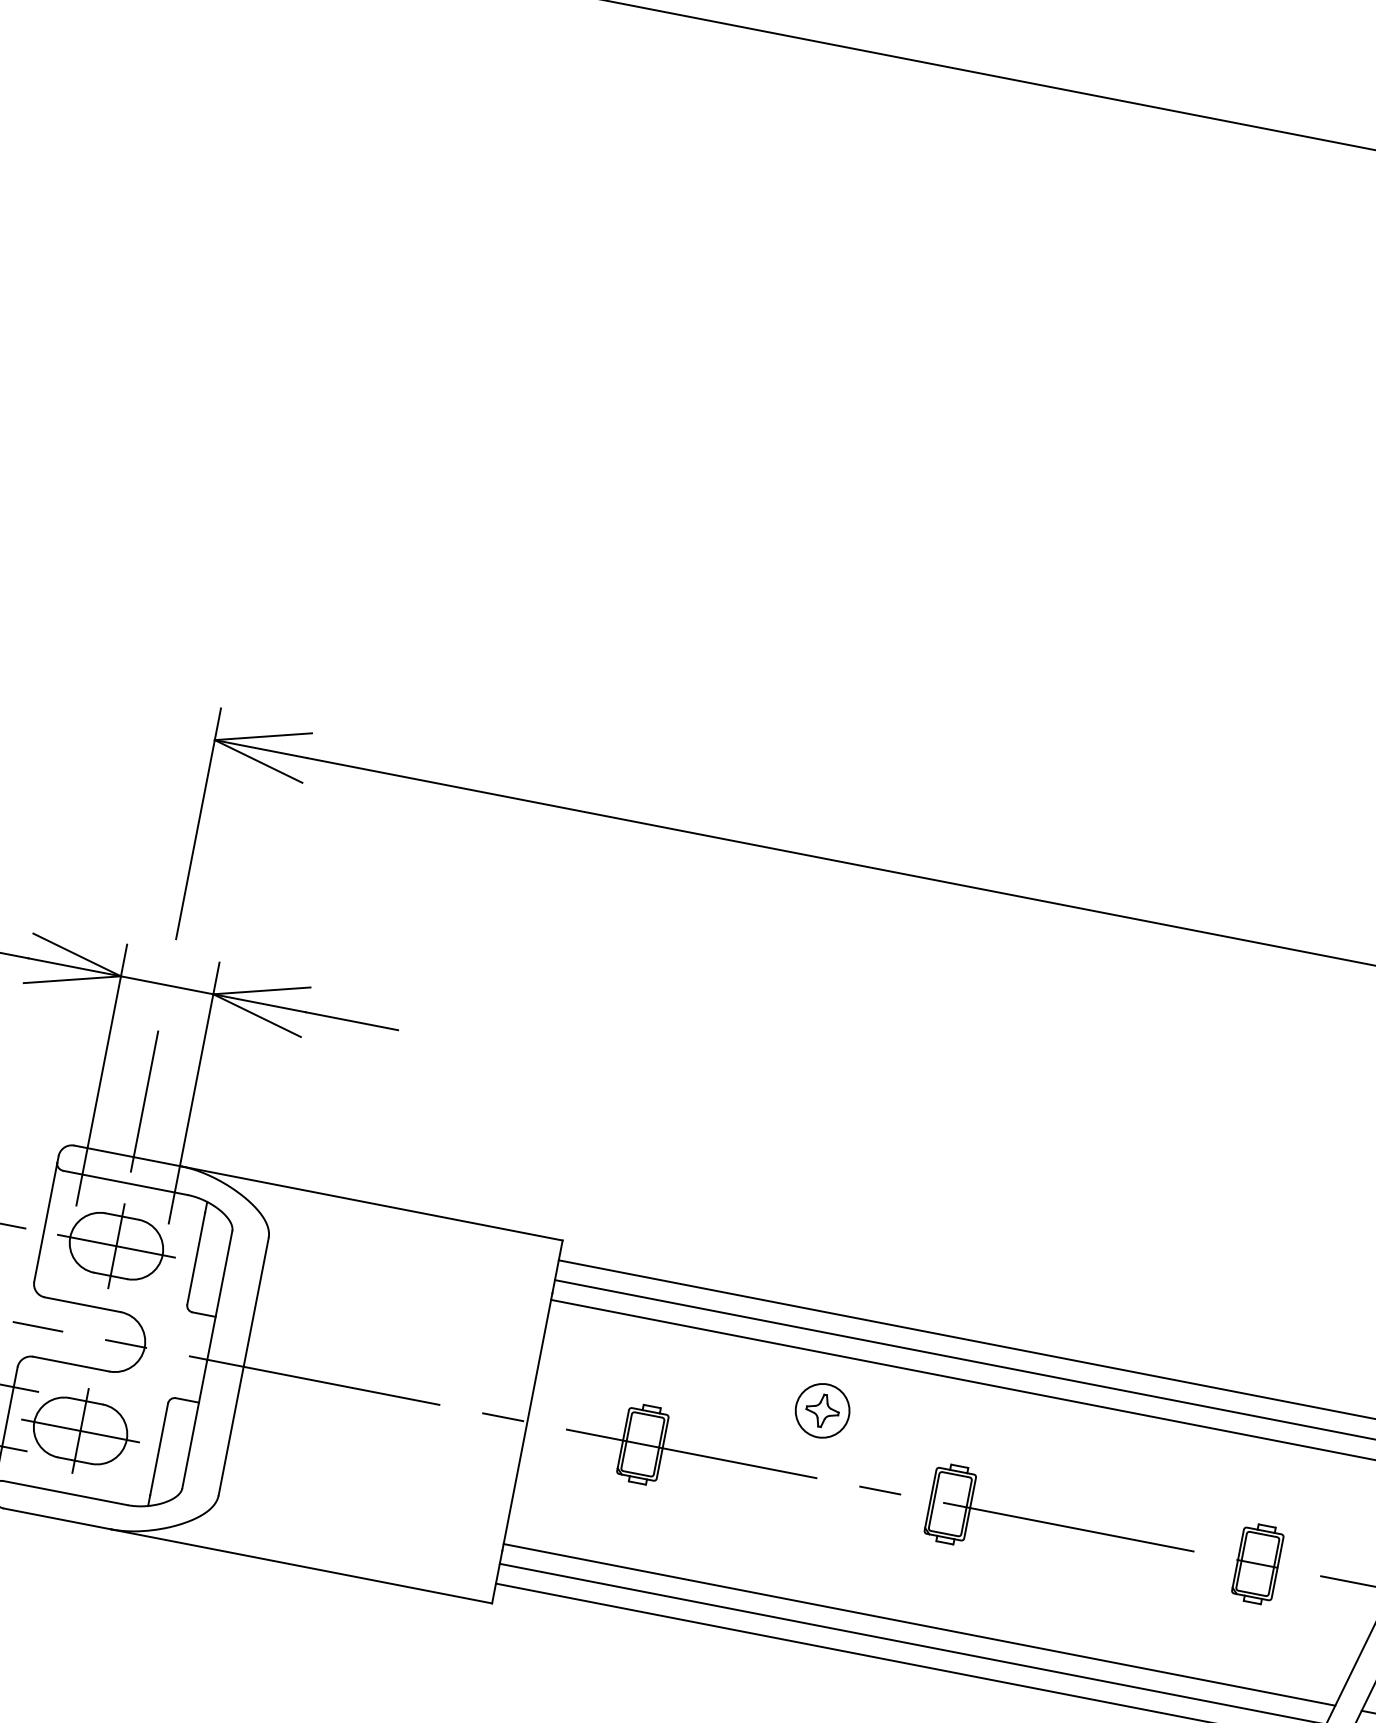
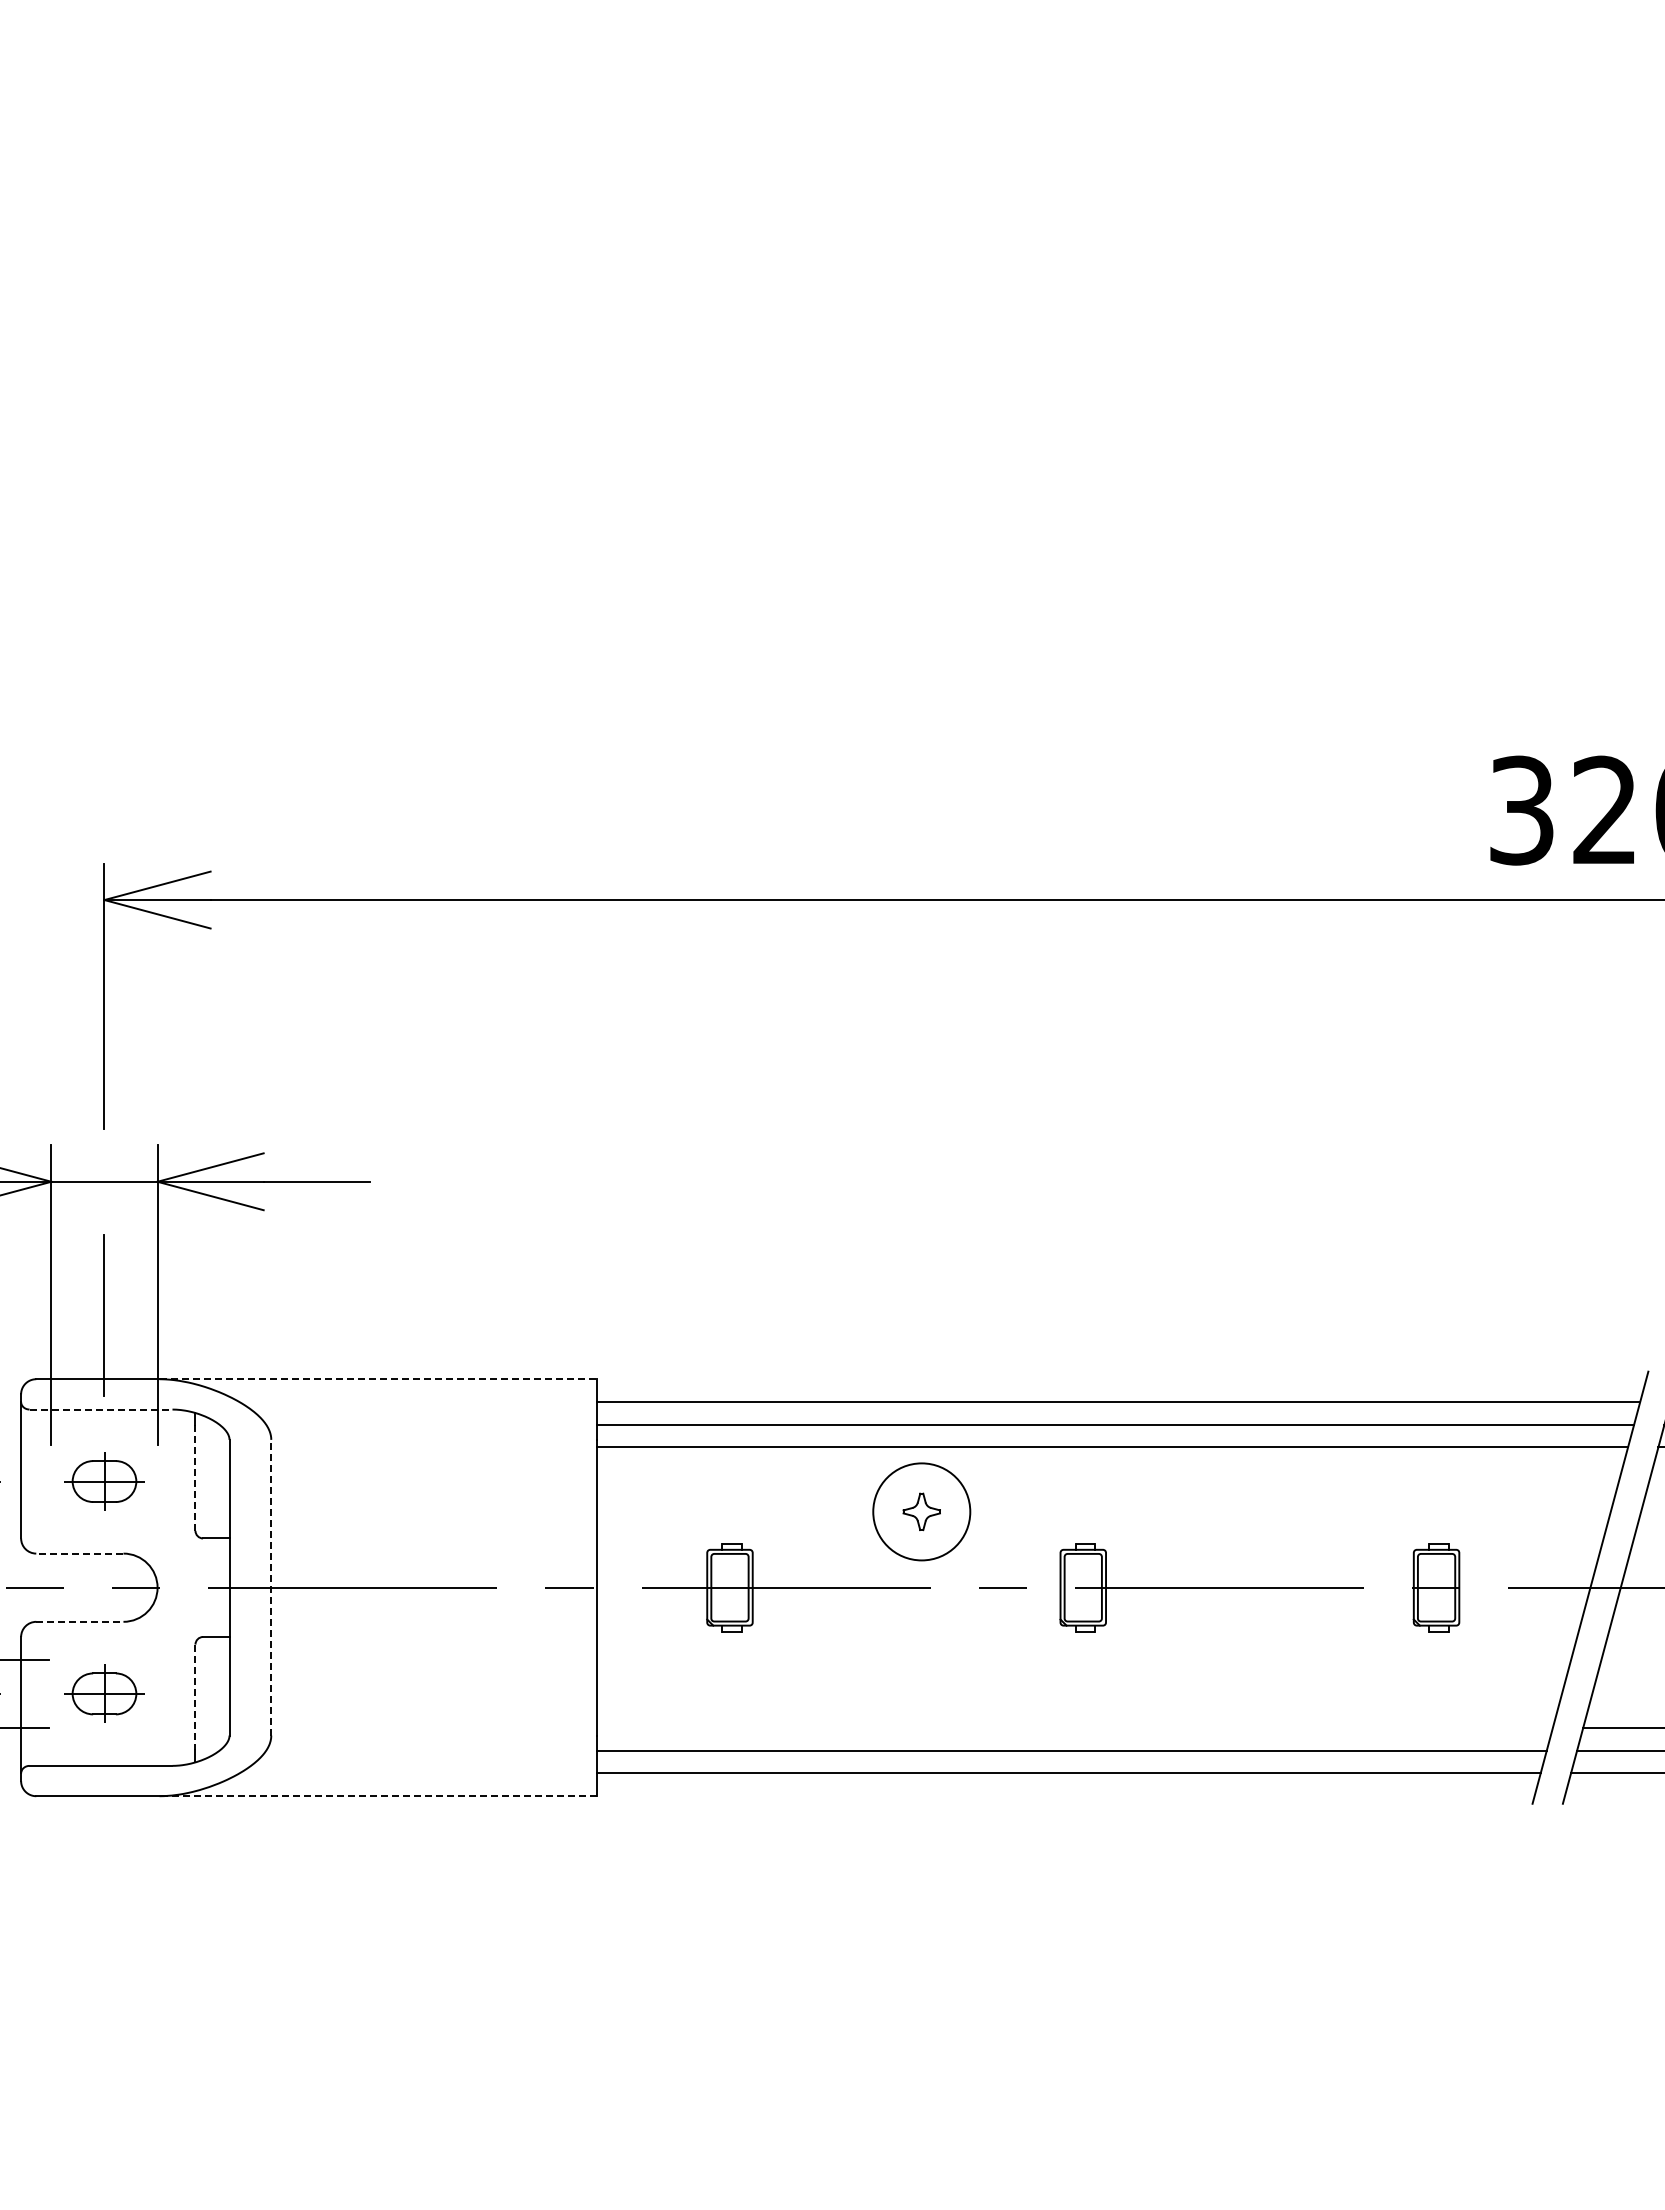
line: (126, 1182) -> (101, 1409), solid -> dashed
line: (372, 1203) -> (378, 1379), solid -> dashed
part: (116, 1246) -> (104, 1481), size x0.6
line: (196, 1258) -> (195, 1478), solid -> dashed
line: (82, 1304) -> (79, 1553), solid -> dashed
line: (71, 1363) -> (79, 1621), solid -> dashed
line: (243, 1366) -> (271, 1587), solid -> dashed
circle: (822, 1410) -> (921, 1511), size x1.6
part: (80, 1430) -> (104, 1693), size x0.6
line: (159, 1449) -> (195, 1697), solid -> dashed
line: (301, 1566) -> (378, 1796), solid -> dashed
line: (919, 1624) -> (1074, 1727), removed

